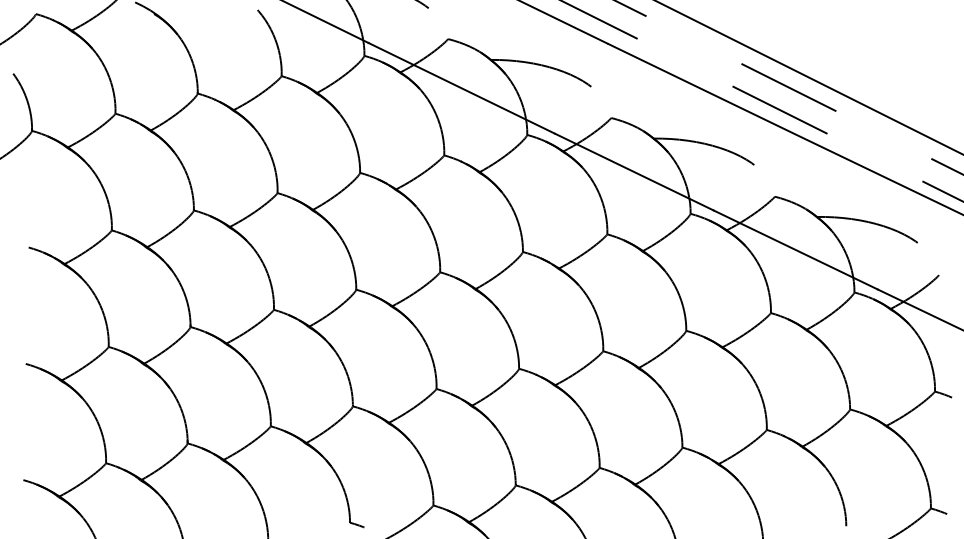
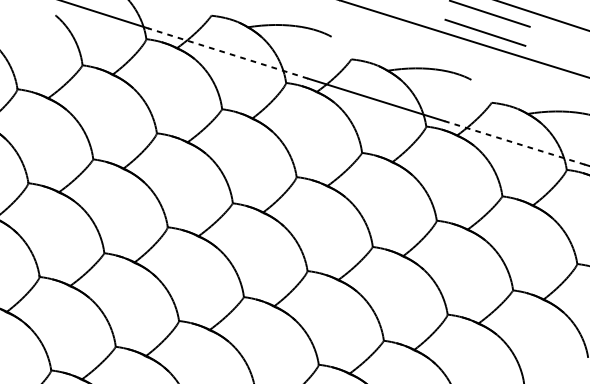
line: (461, 88) -> (227, 53), solid -> dashed
line: (795, 249) -> (514, 142), solid -> dashed

